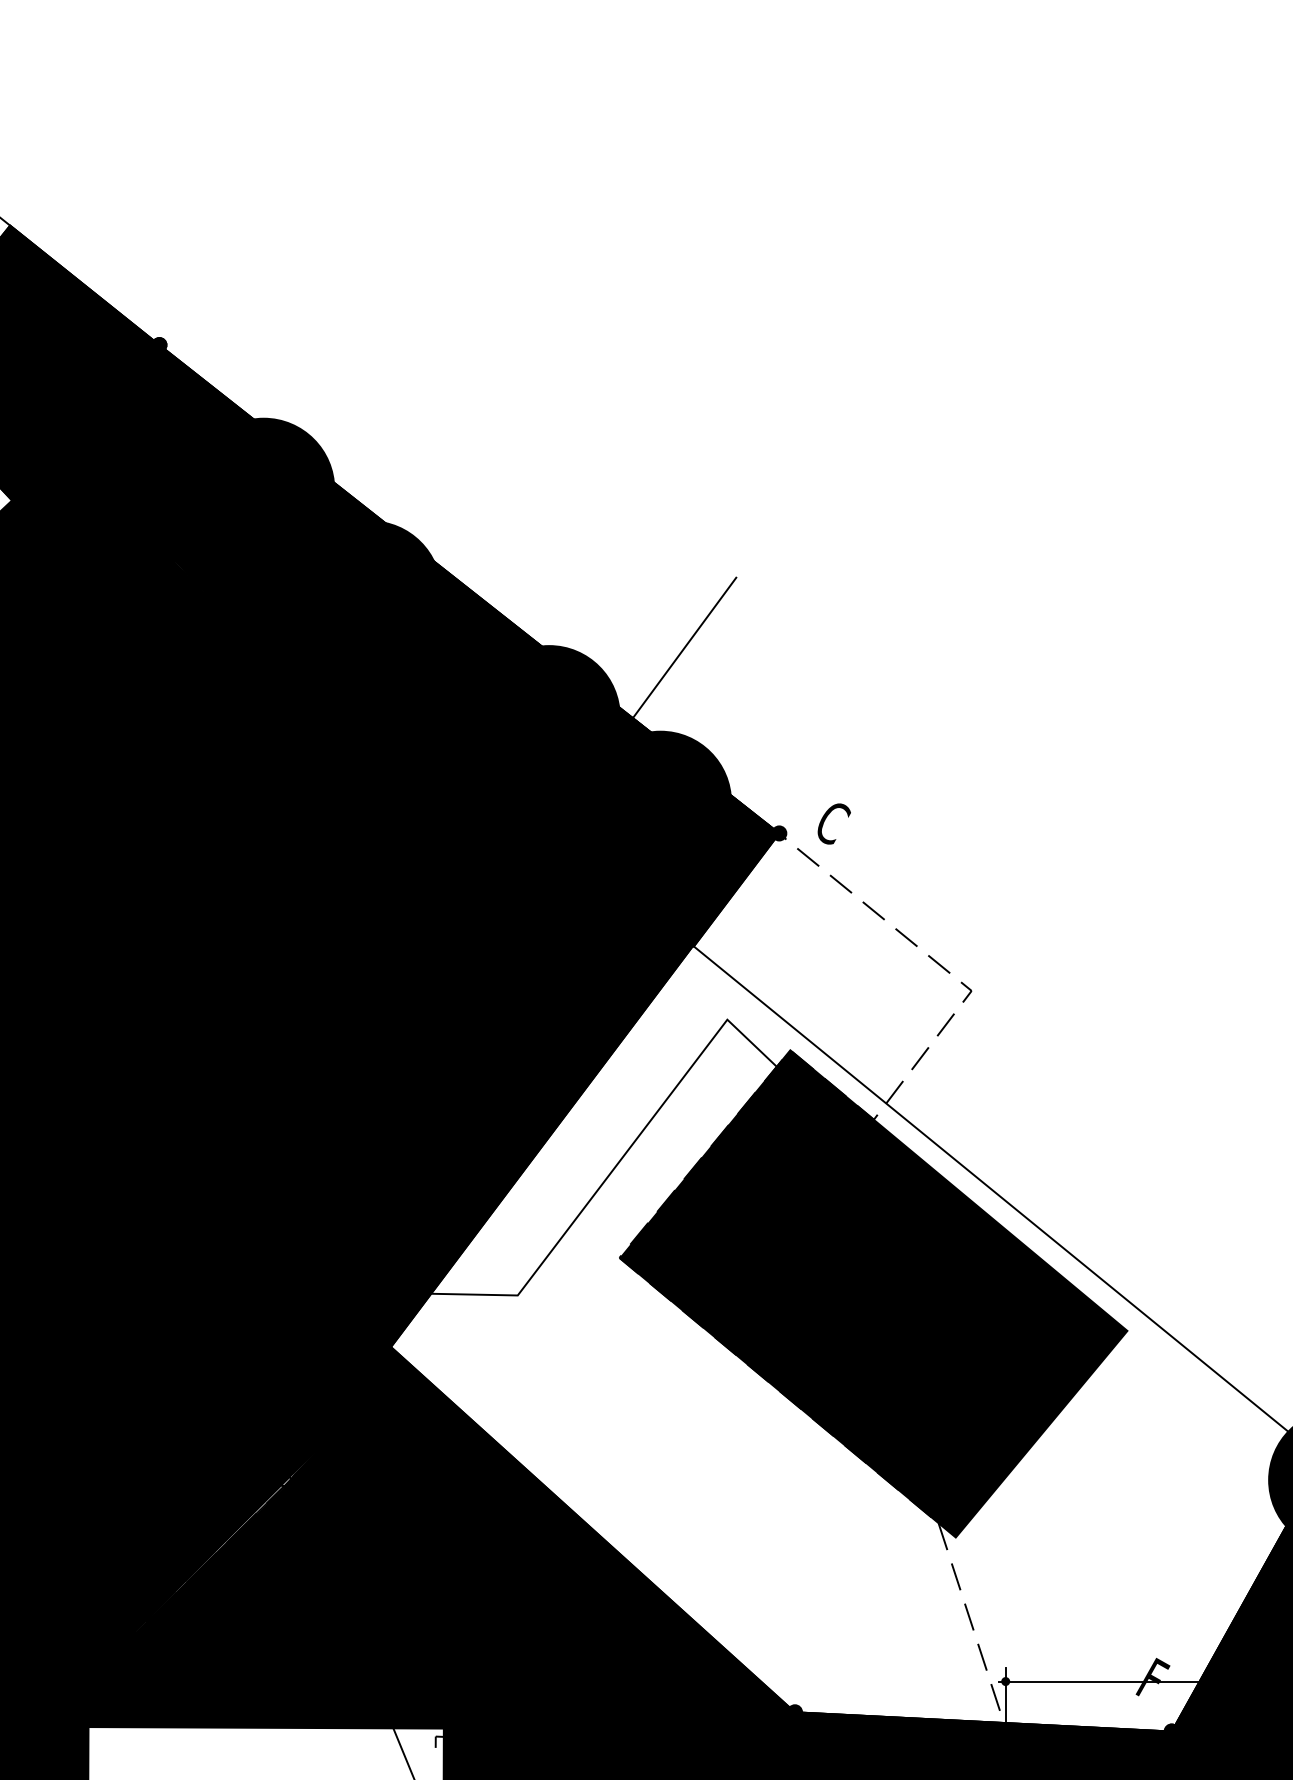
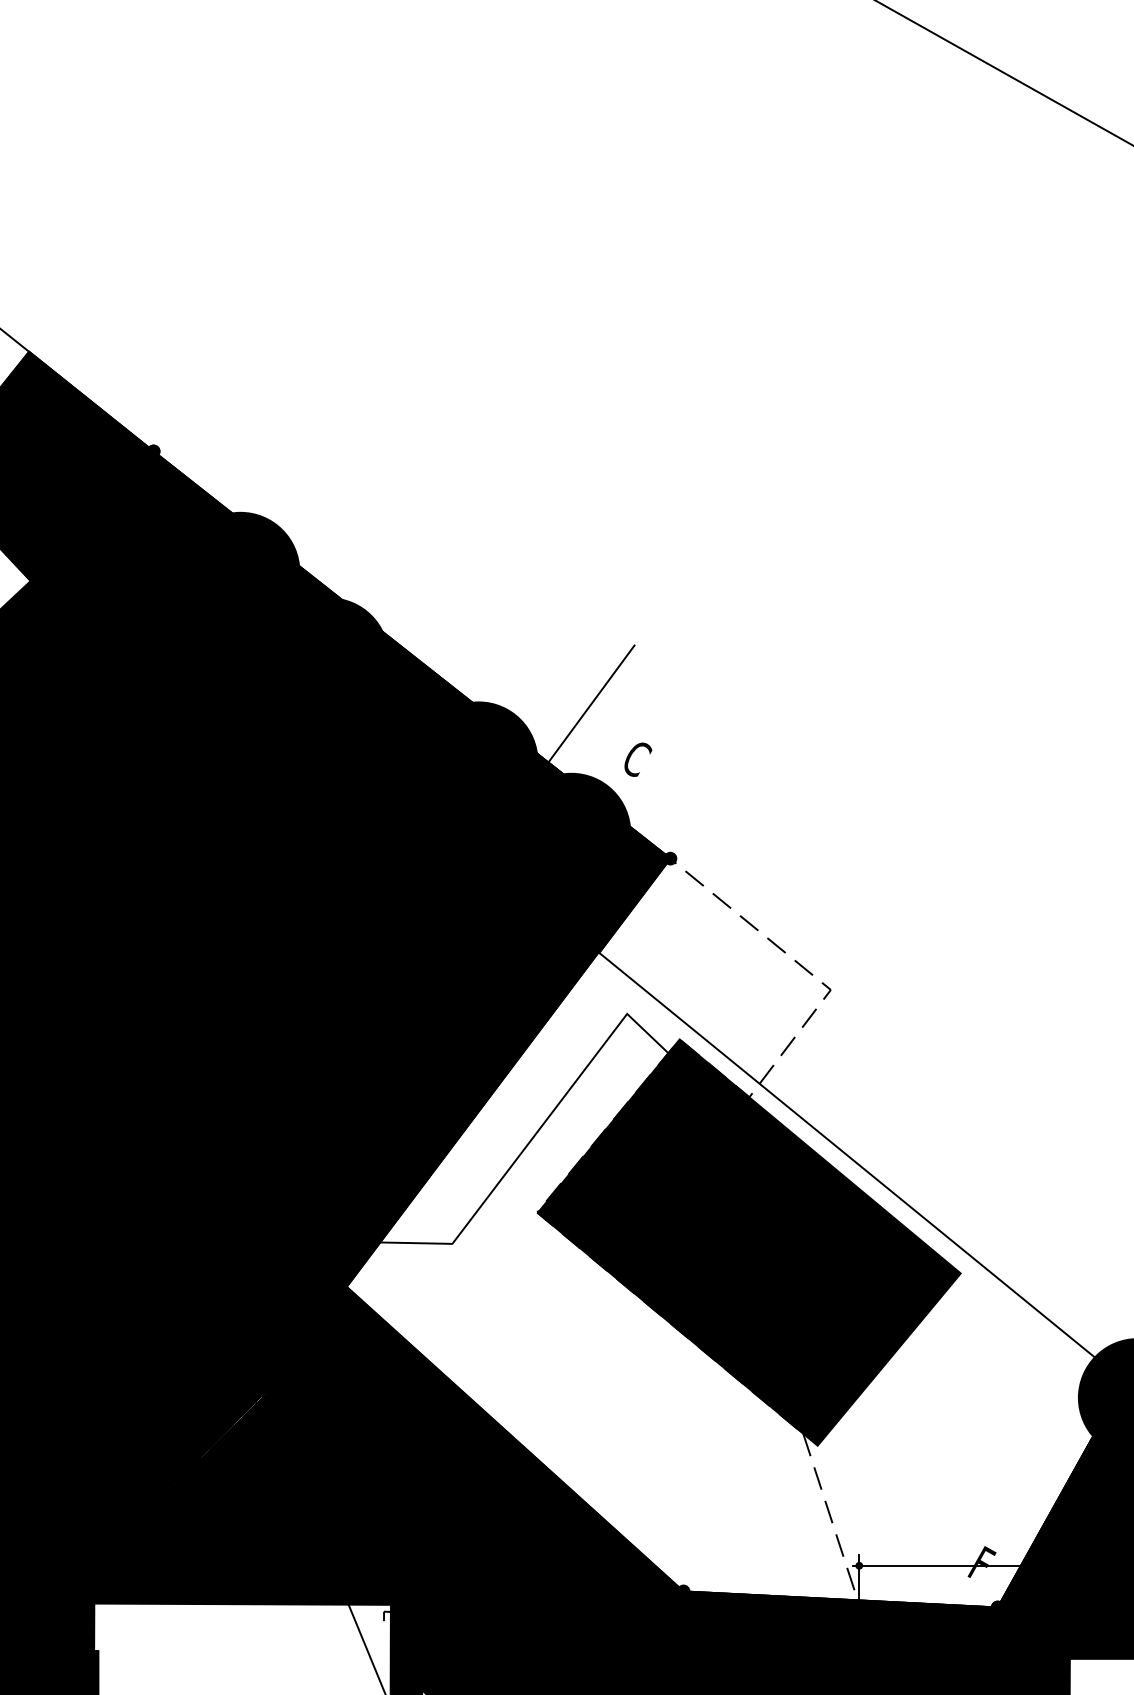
text: (834, 823) -> (638, 759), moved

